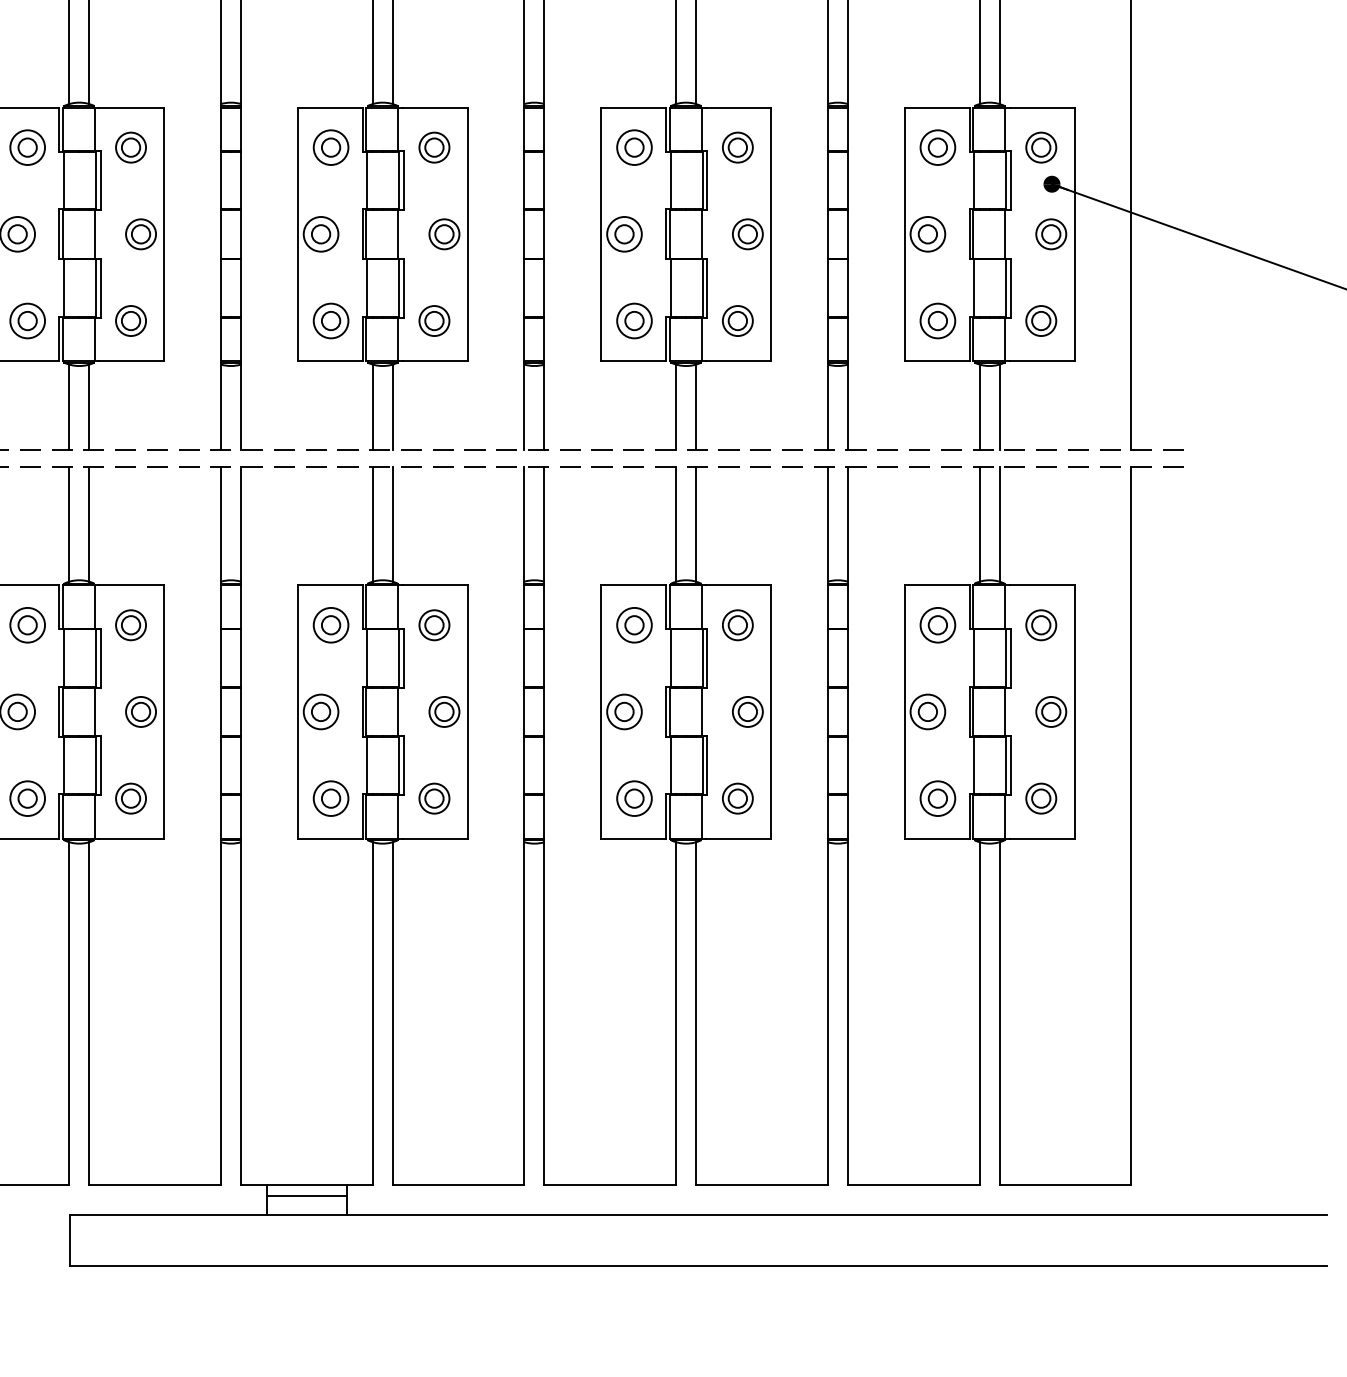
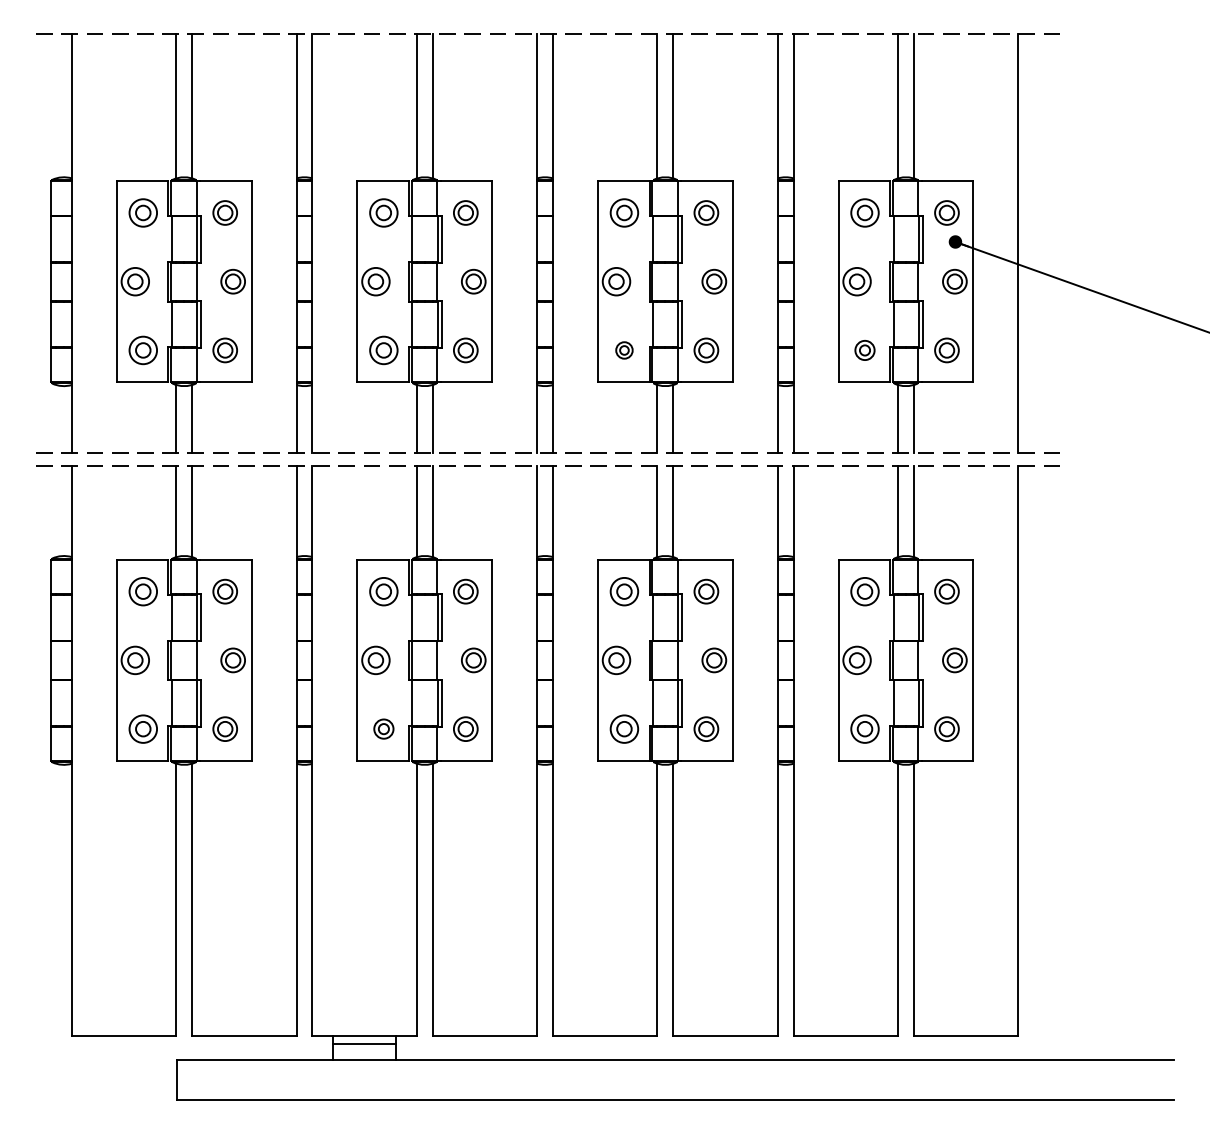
part: (634, 321) -> (624, 350), size x0.6
part: (937, 321) -> (864, 350), size x0.7
part: (330, 797) -> (383, 728), size x0.7

